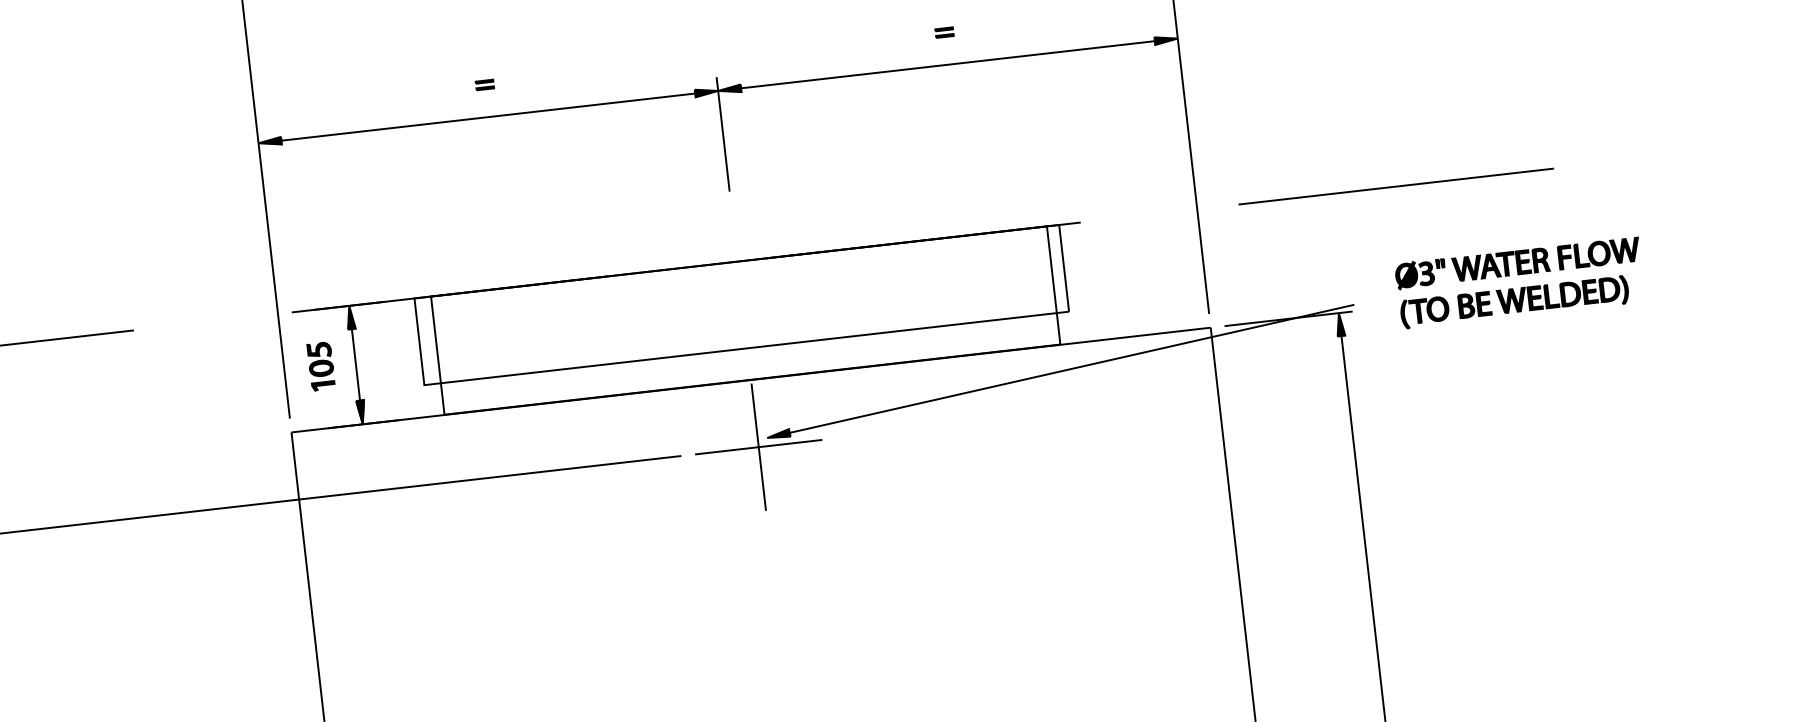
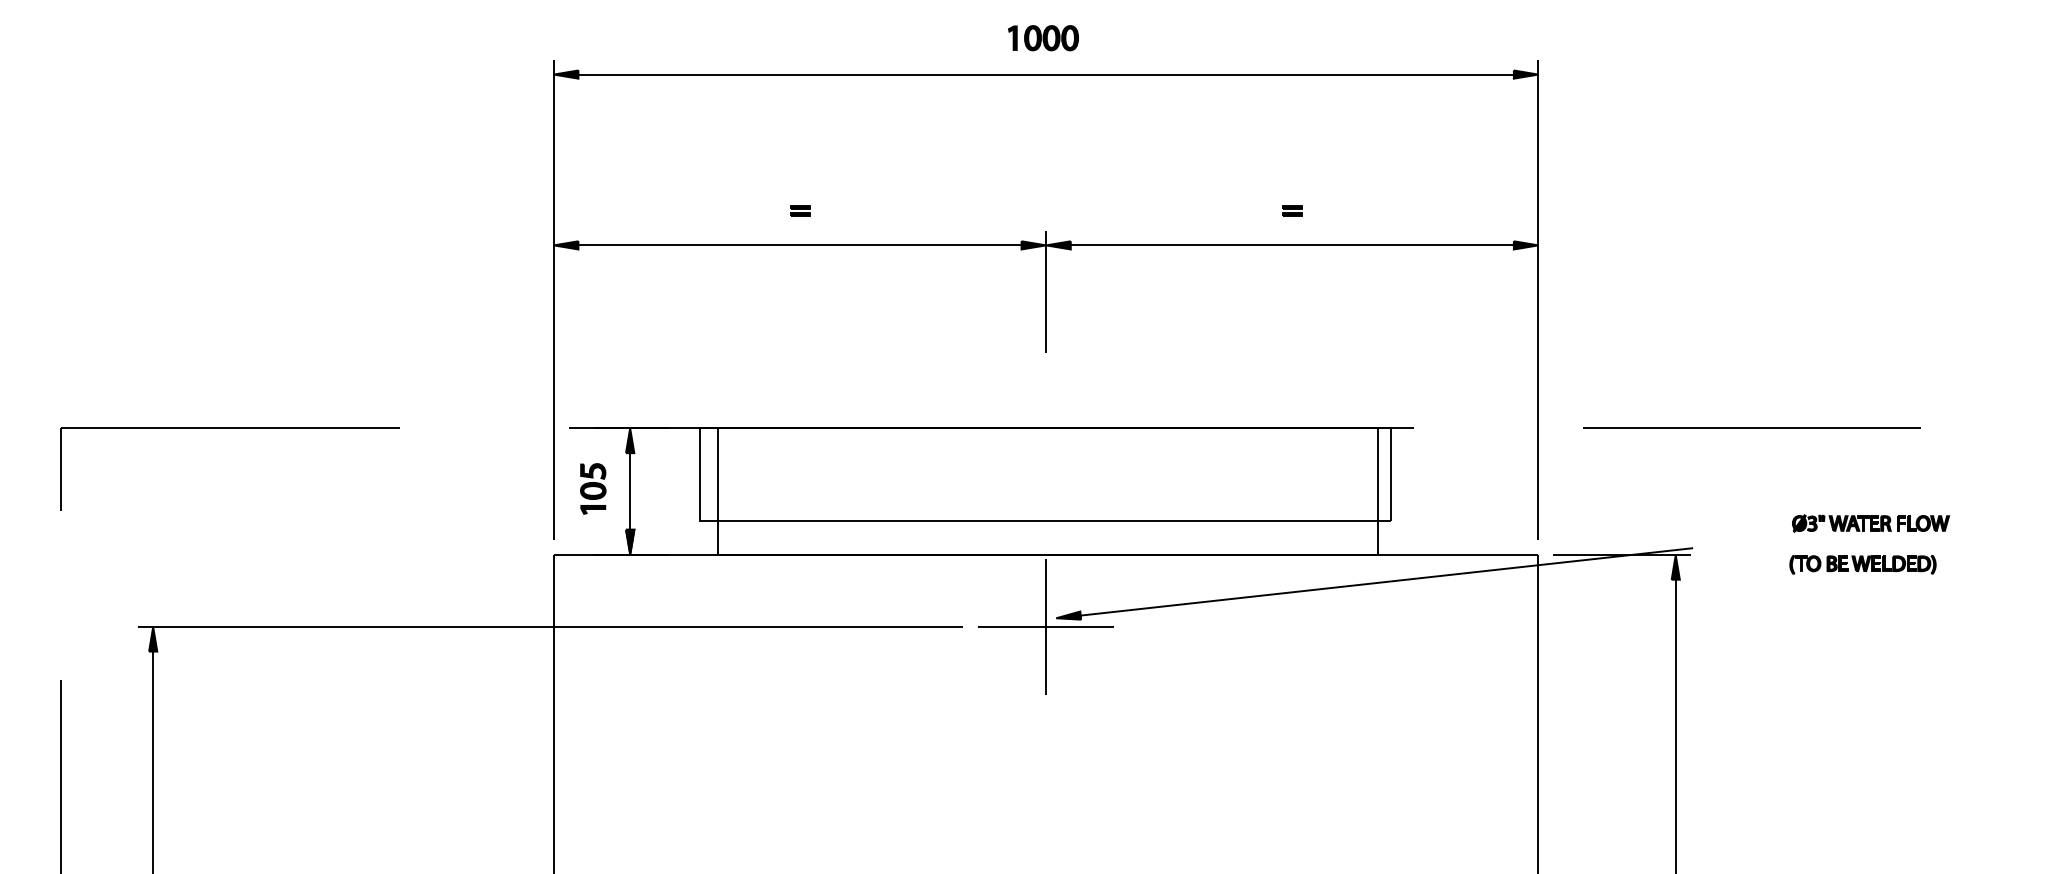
part: (1517, 262) -> (1870, 523), size x0.6
part: (1514, 302) -> (1862, 564), size x0.6

